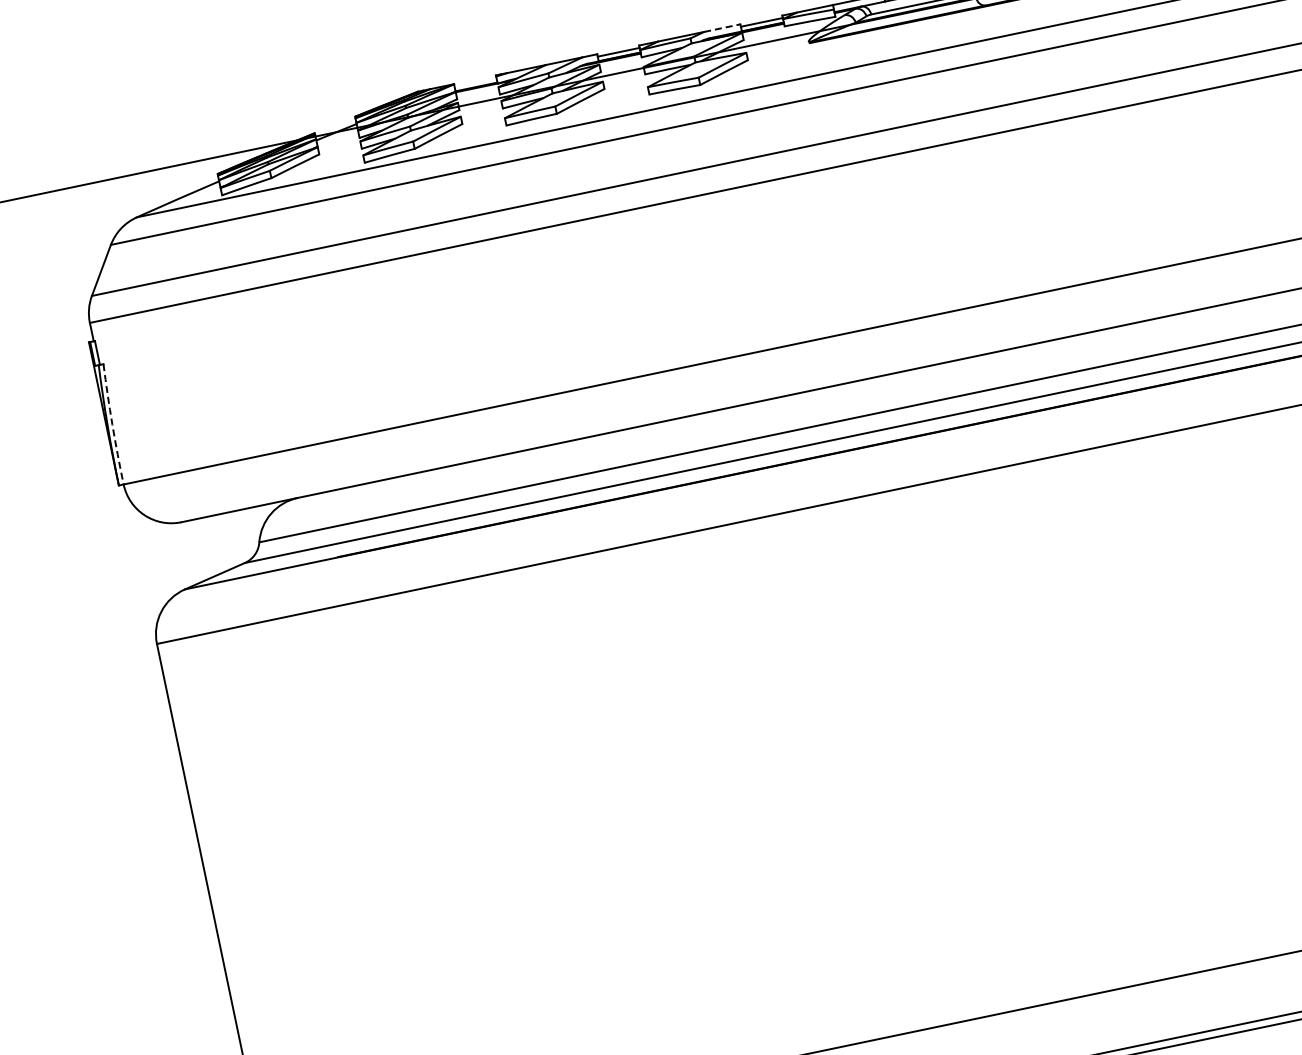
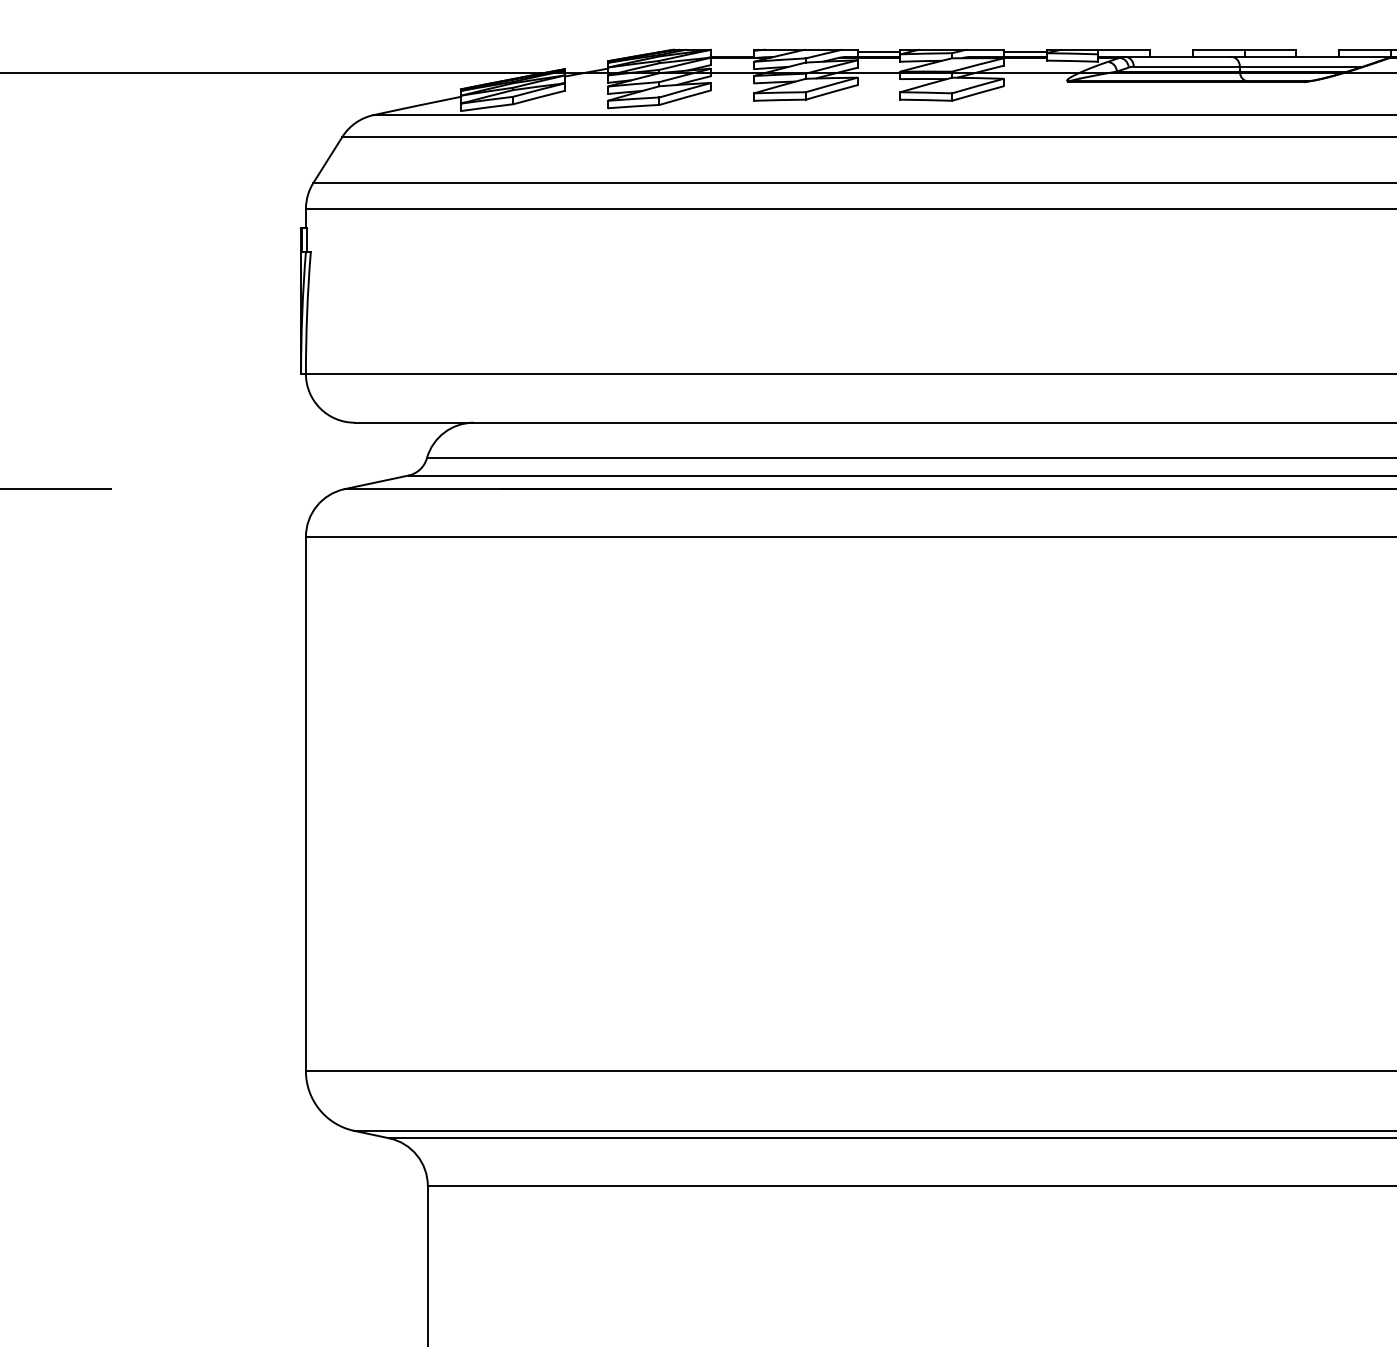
line: (722, 27) -> (985, 49), dashed -> solid
arc: (112, 424) -> (307, 312), dashed -> solid

